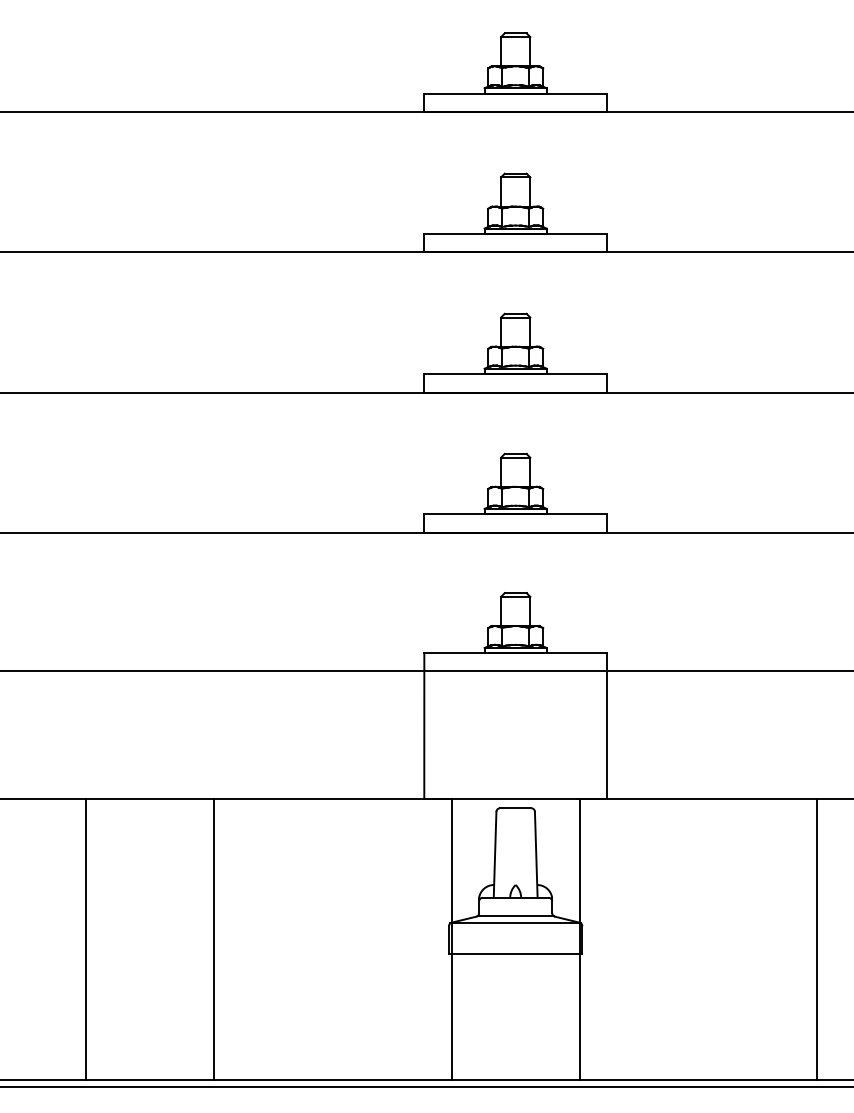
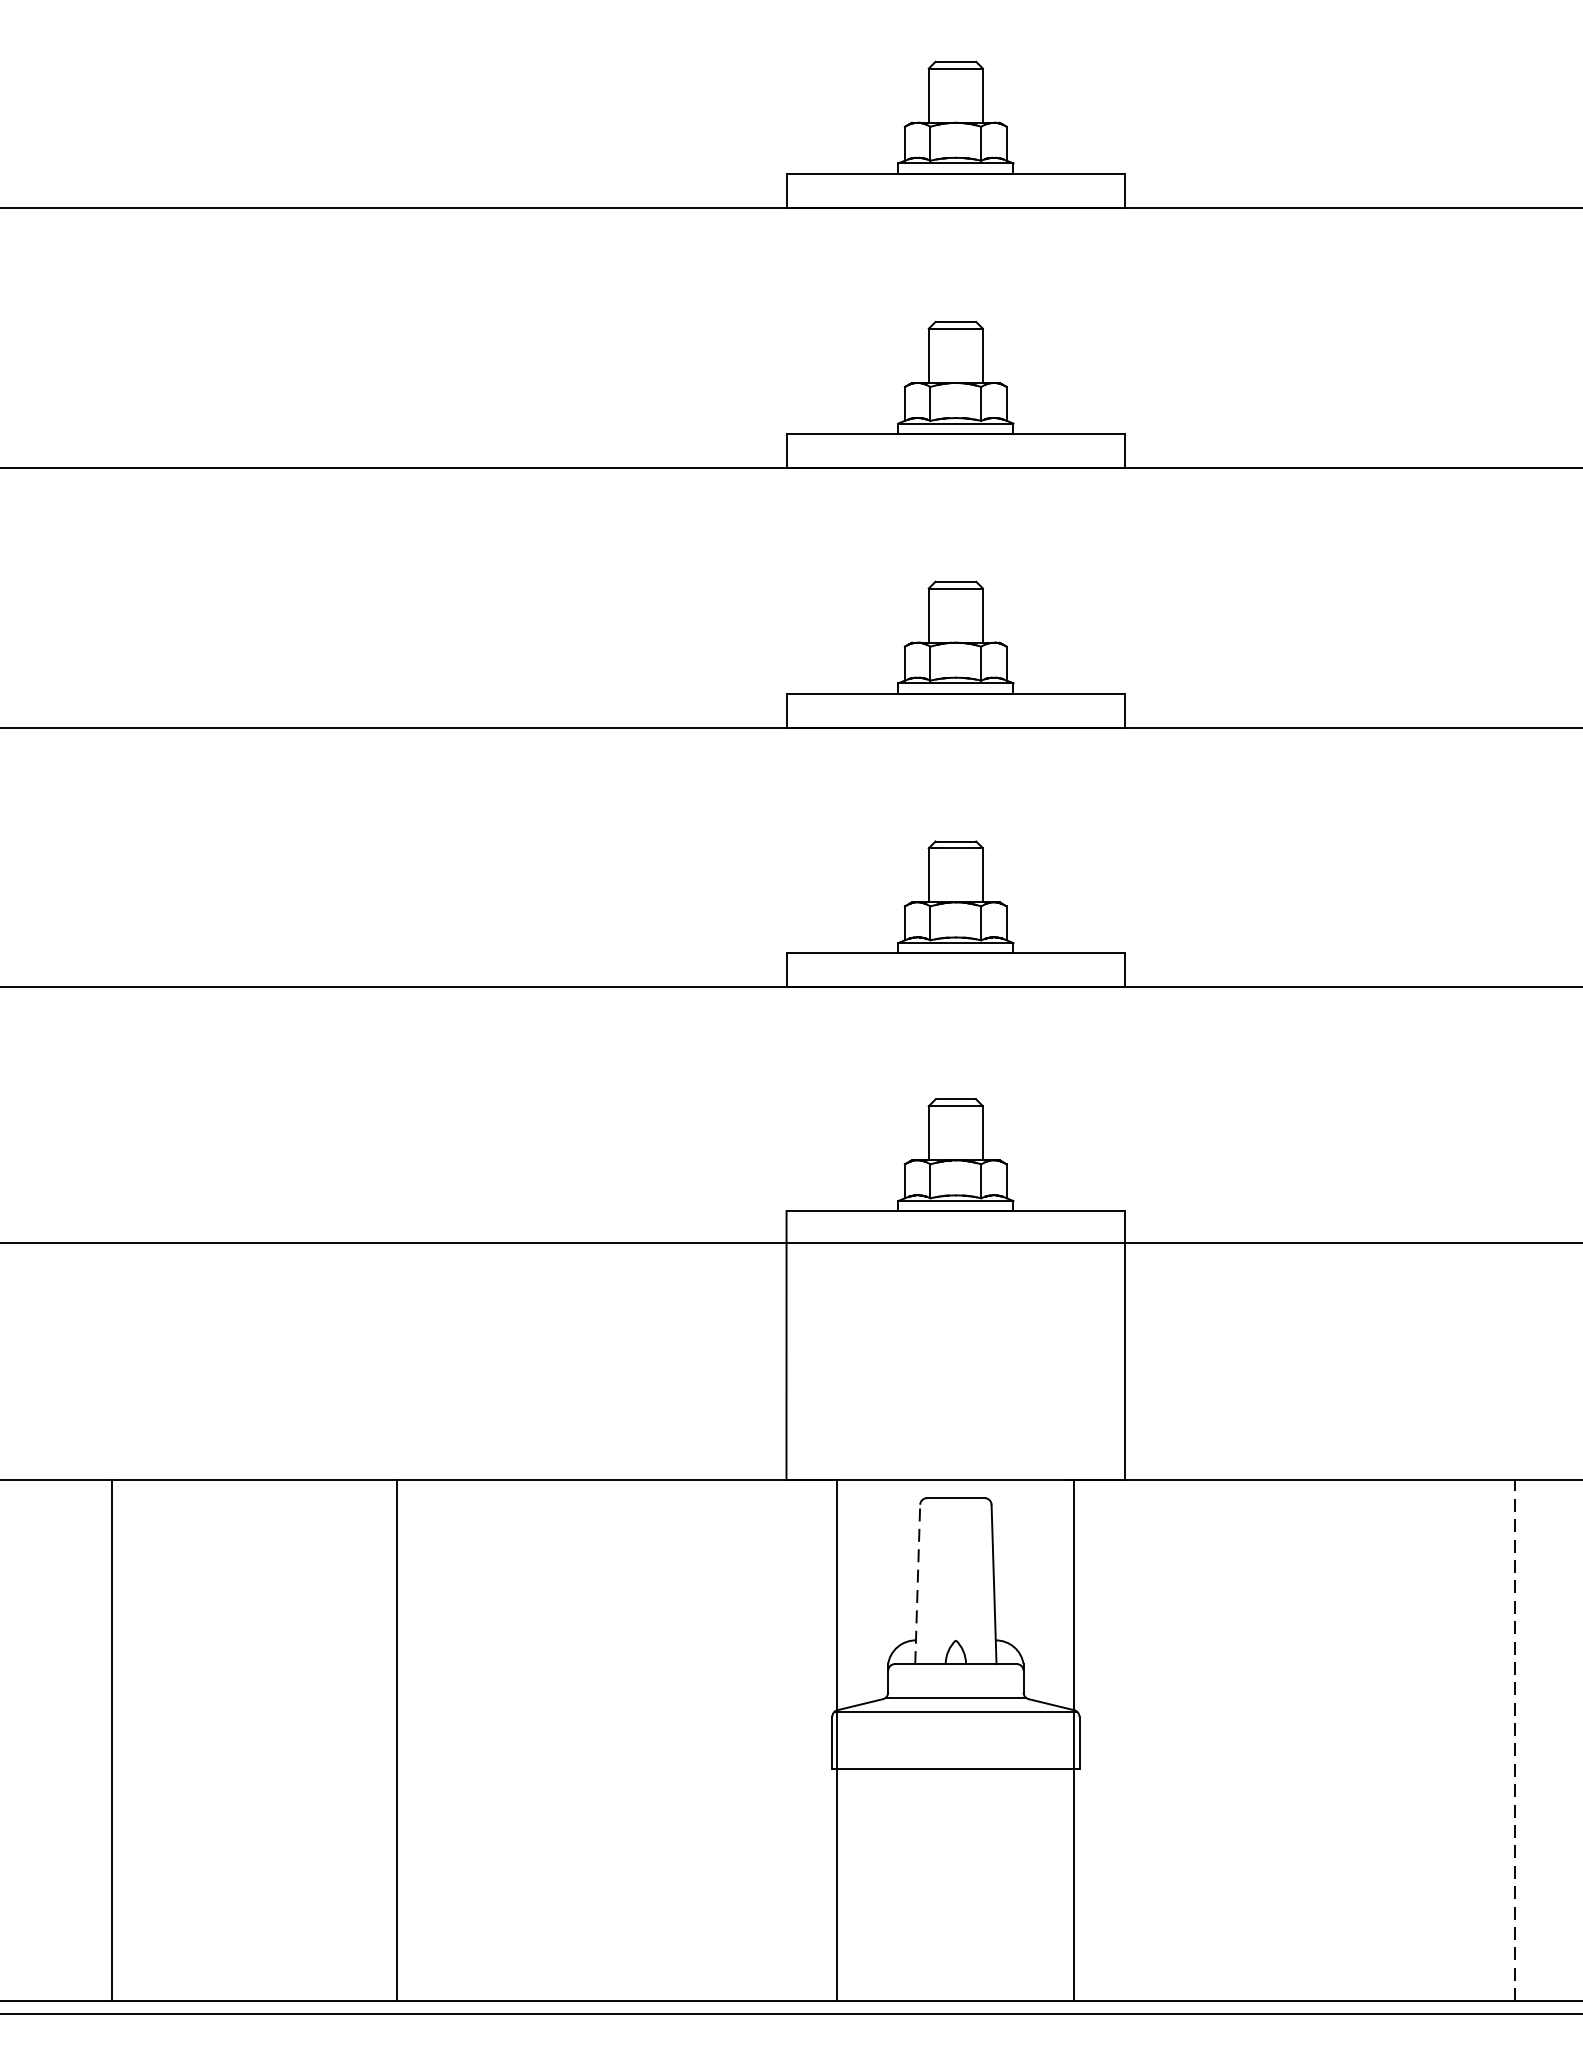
line: (495, 854) -> (918, 1583), solid -> dashed
line: (86, 938) -> (112, 1739), moved
line: (817, 939) -> (1515, 1741), solid -> dashed

